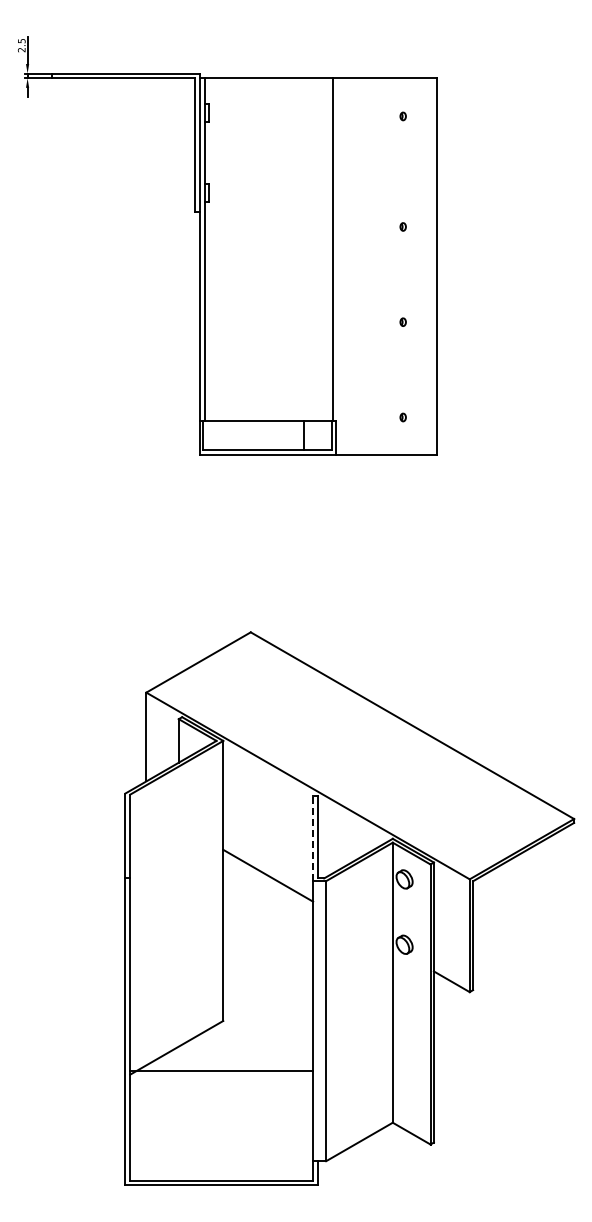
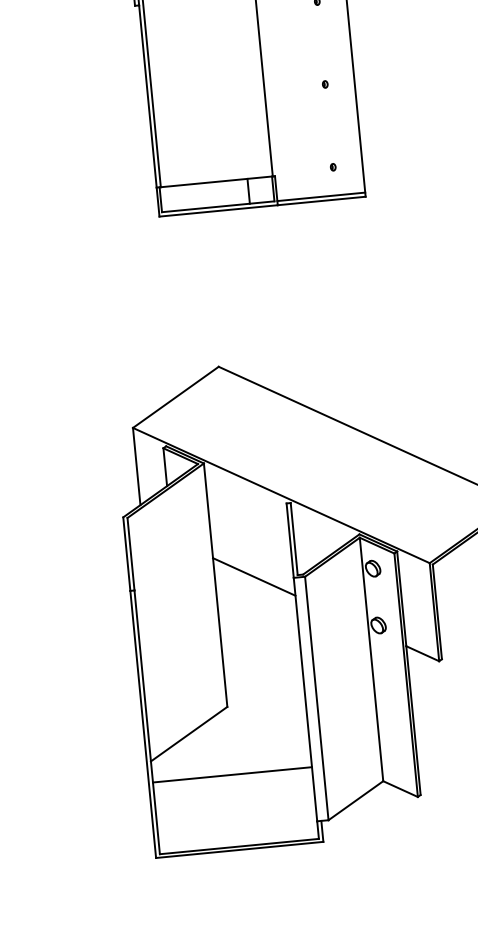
line: (385, 449) -> (320, 196), added
line: (313, 838) -> (290, 540), dashed -> solid
line: (221, 1070) -> (232, 774), moved

